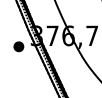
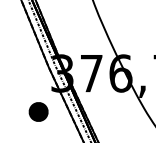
part: (18, 46) -> (37, 111), moved

